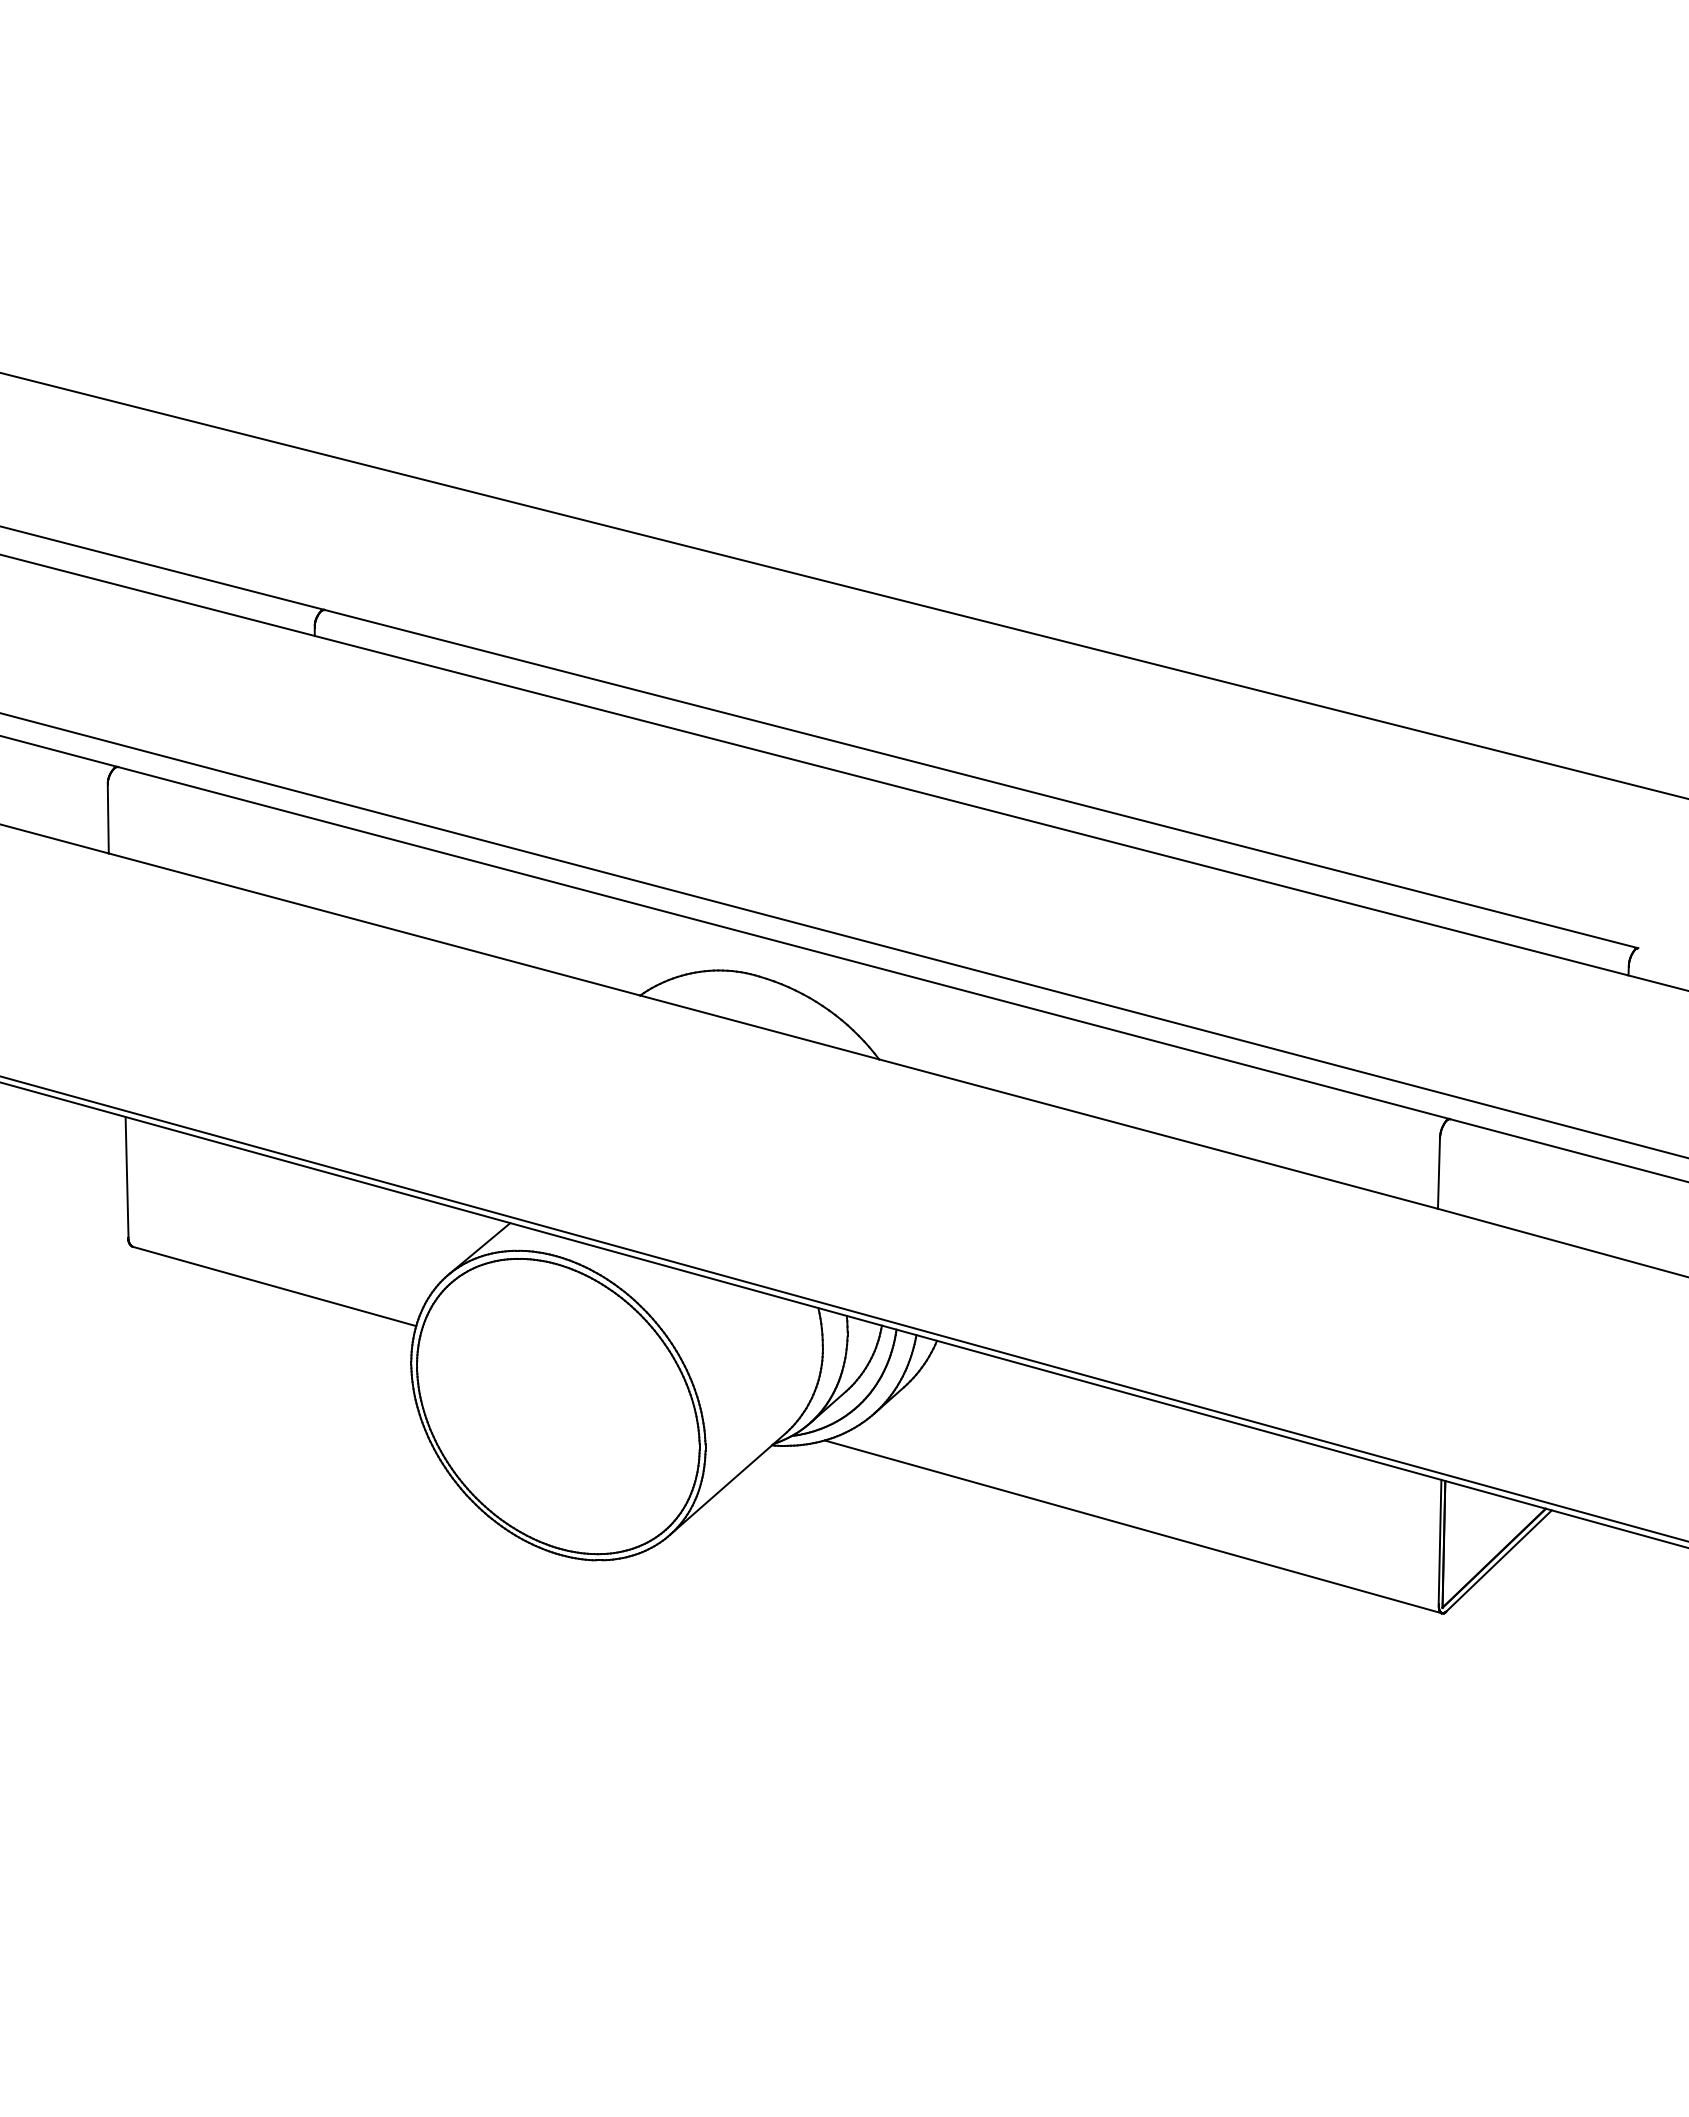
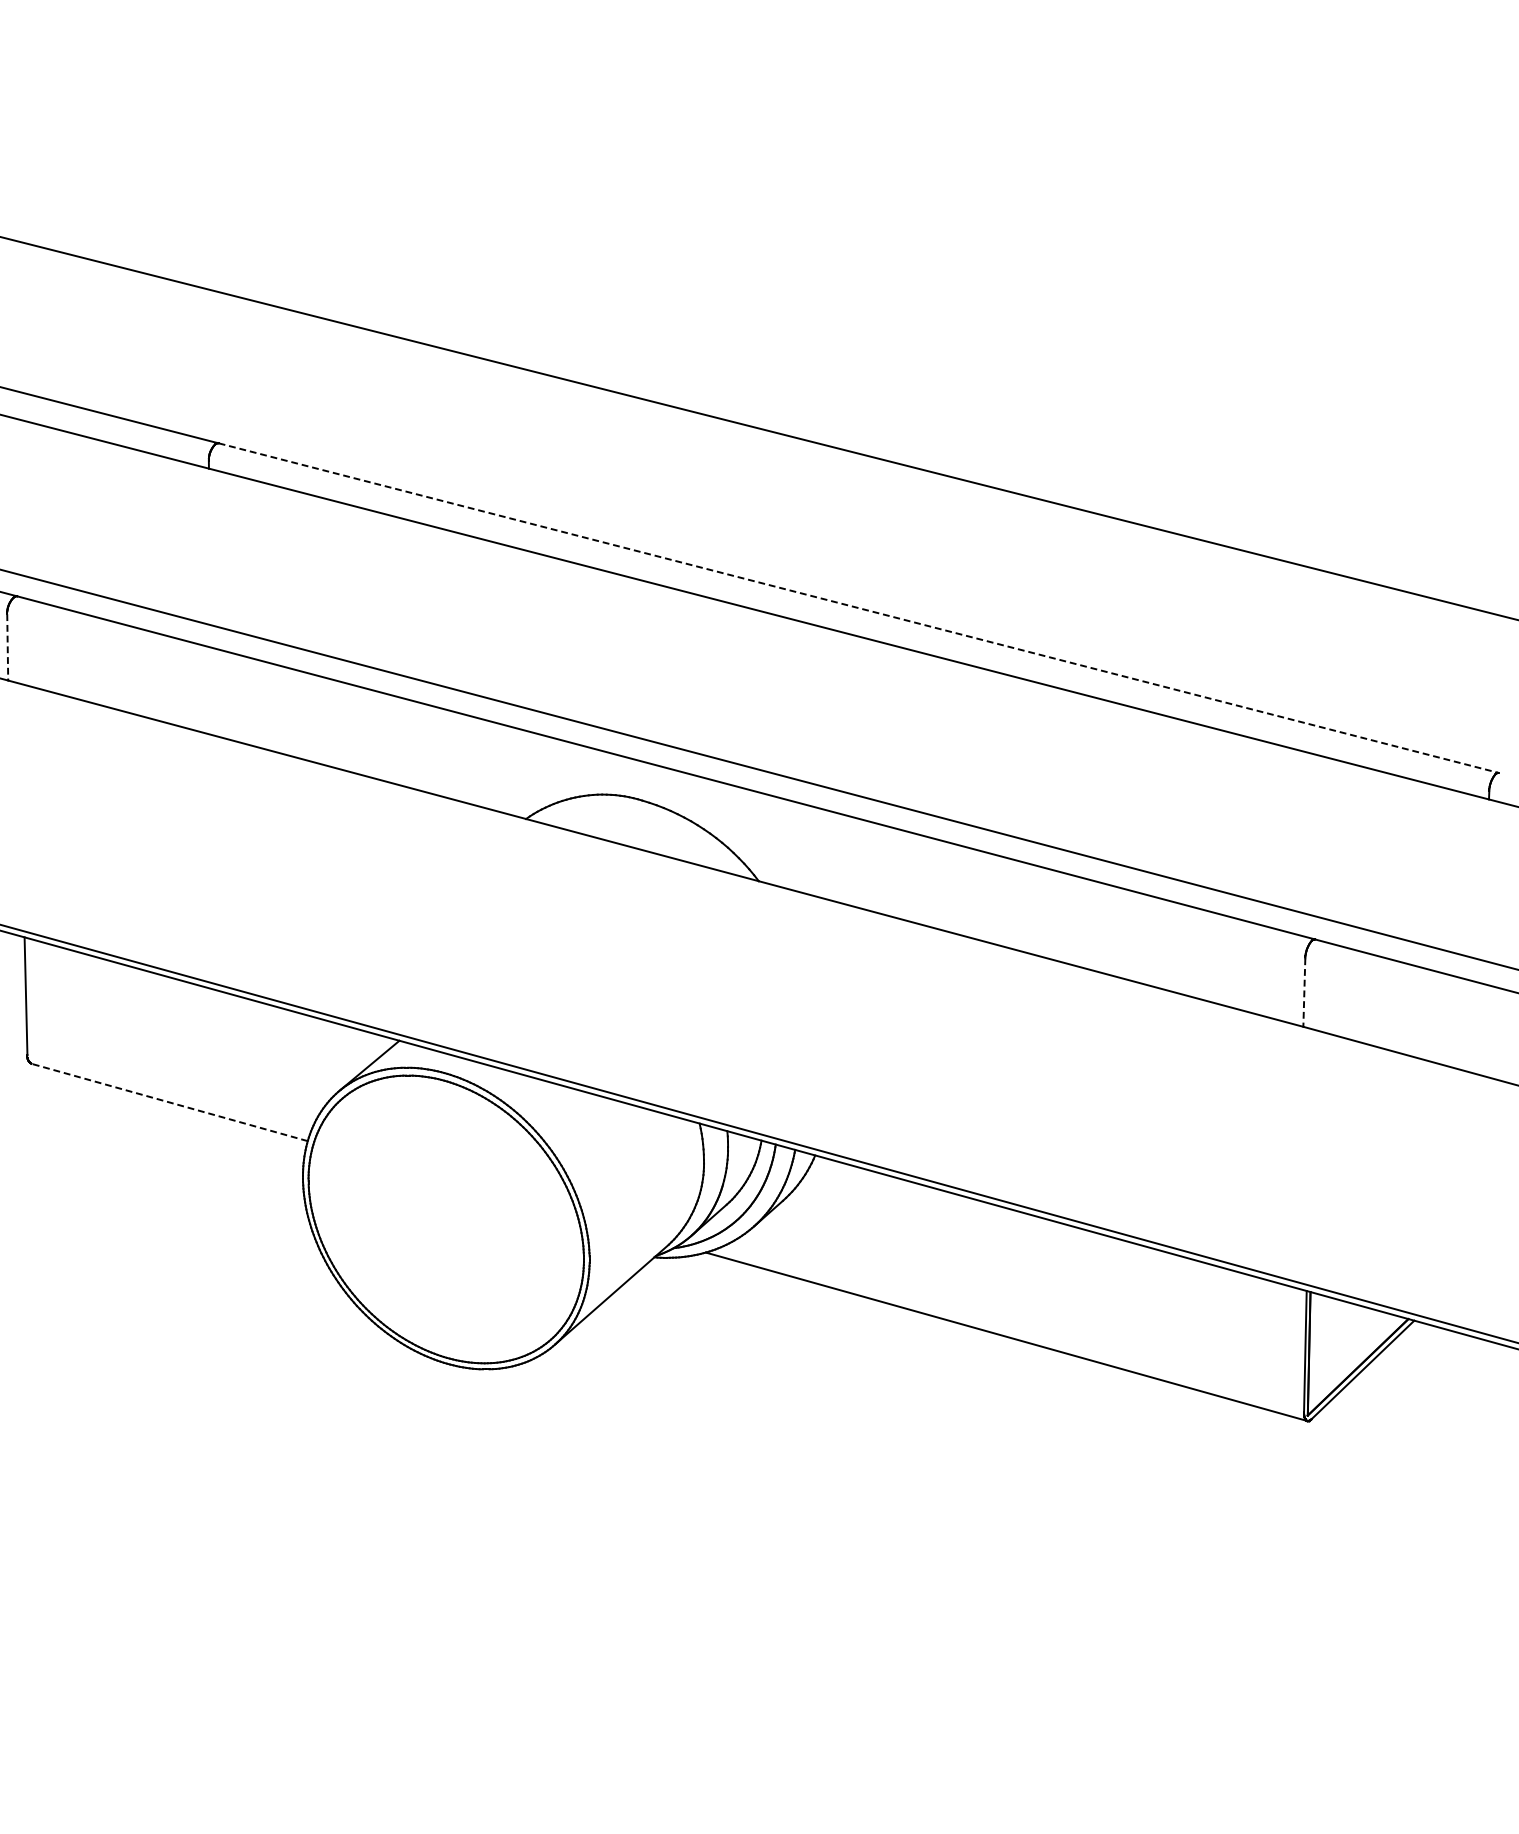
line: (982, 779) -> (859, 608), solid -> dashed
line: (108, 819) -> (7, 647), solid -> dashed
line: (1438, 1174) -> (1303, 993), solid -> dashed
line: (273, 1286) -> (168, 1102), solid -> dashed

